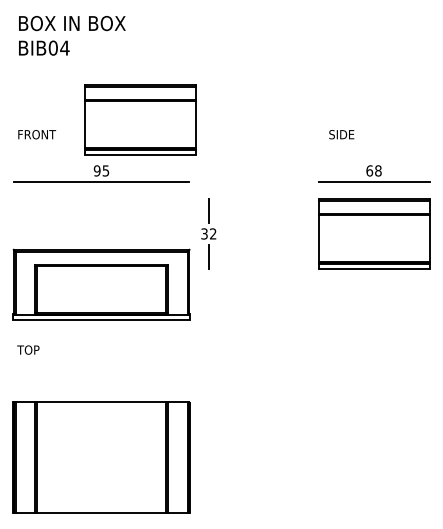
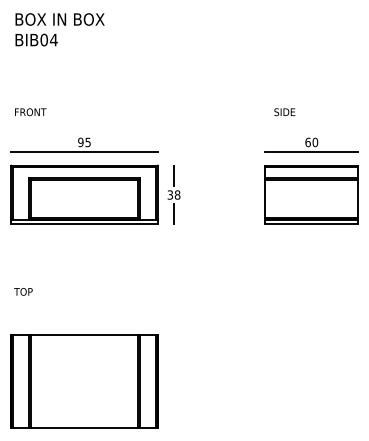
part: (140, 119) -> (116, 99), removed
text: (378, 170) -> (315, 142), 68 -> 60
text: (212, 233) -> (176, 194), 32 -> 38
part: (101, 284) -> (84, 194), moved

